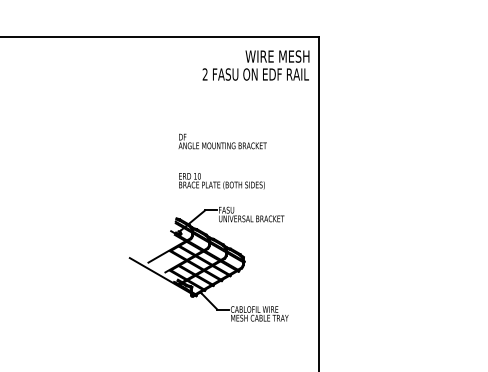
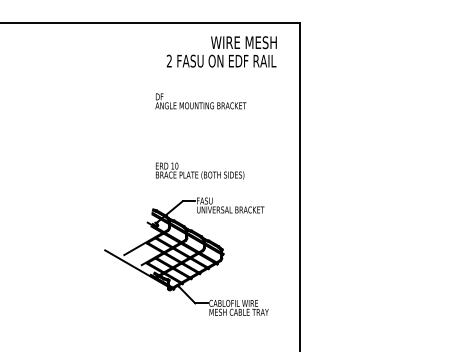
text: (255, 65) -> (221, 51), moved
text: (222, 141) -> (200, 101), moved

